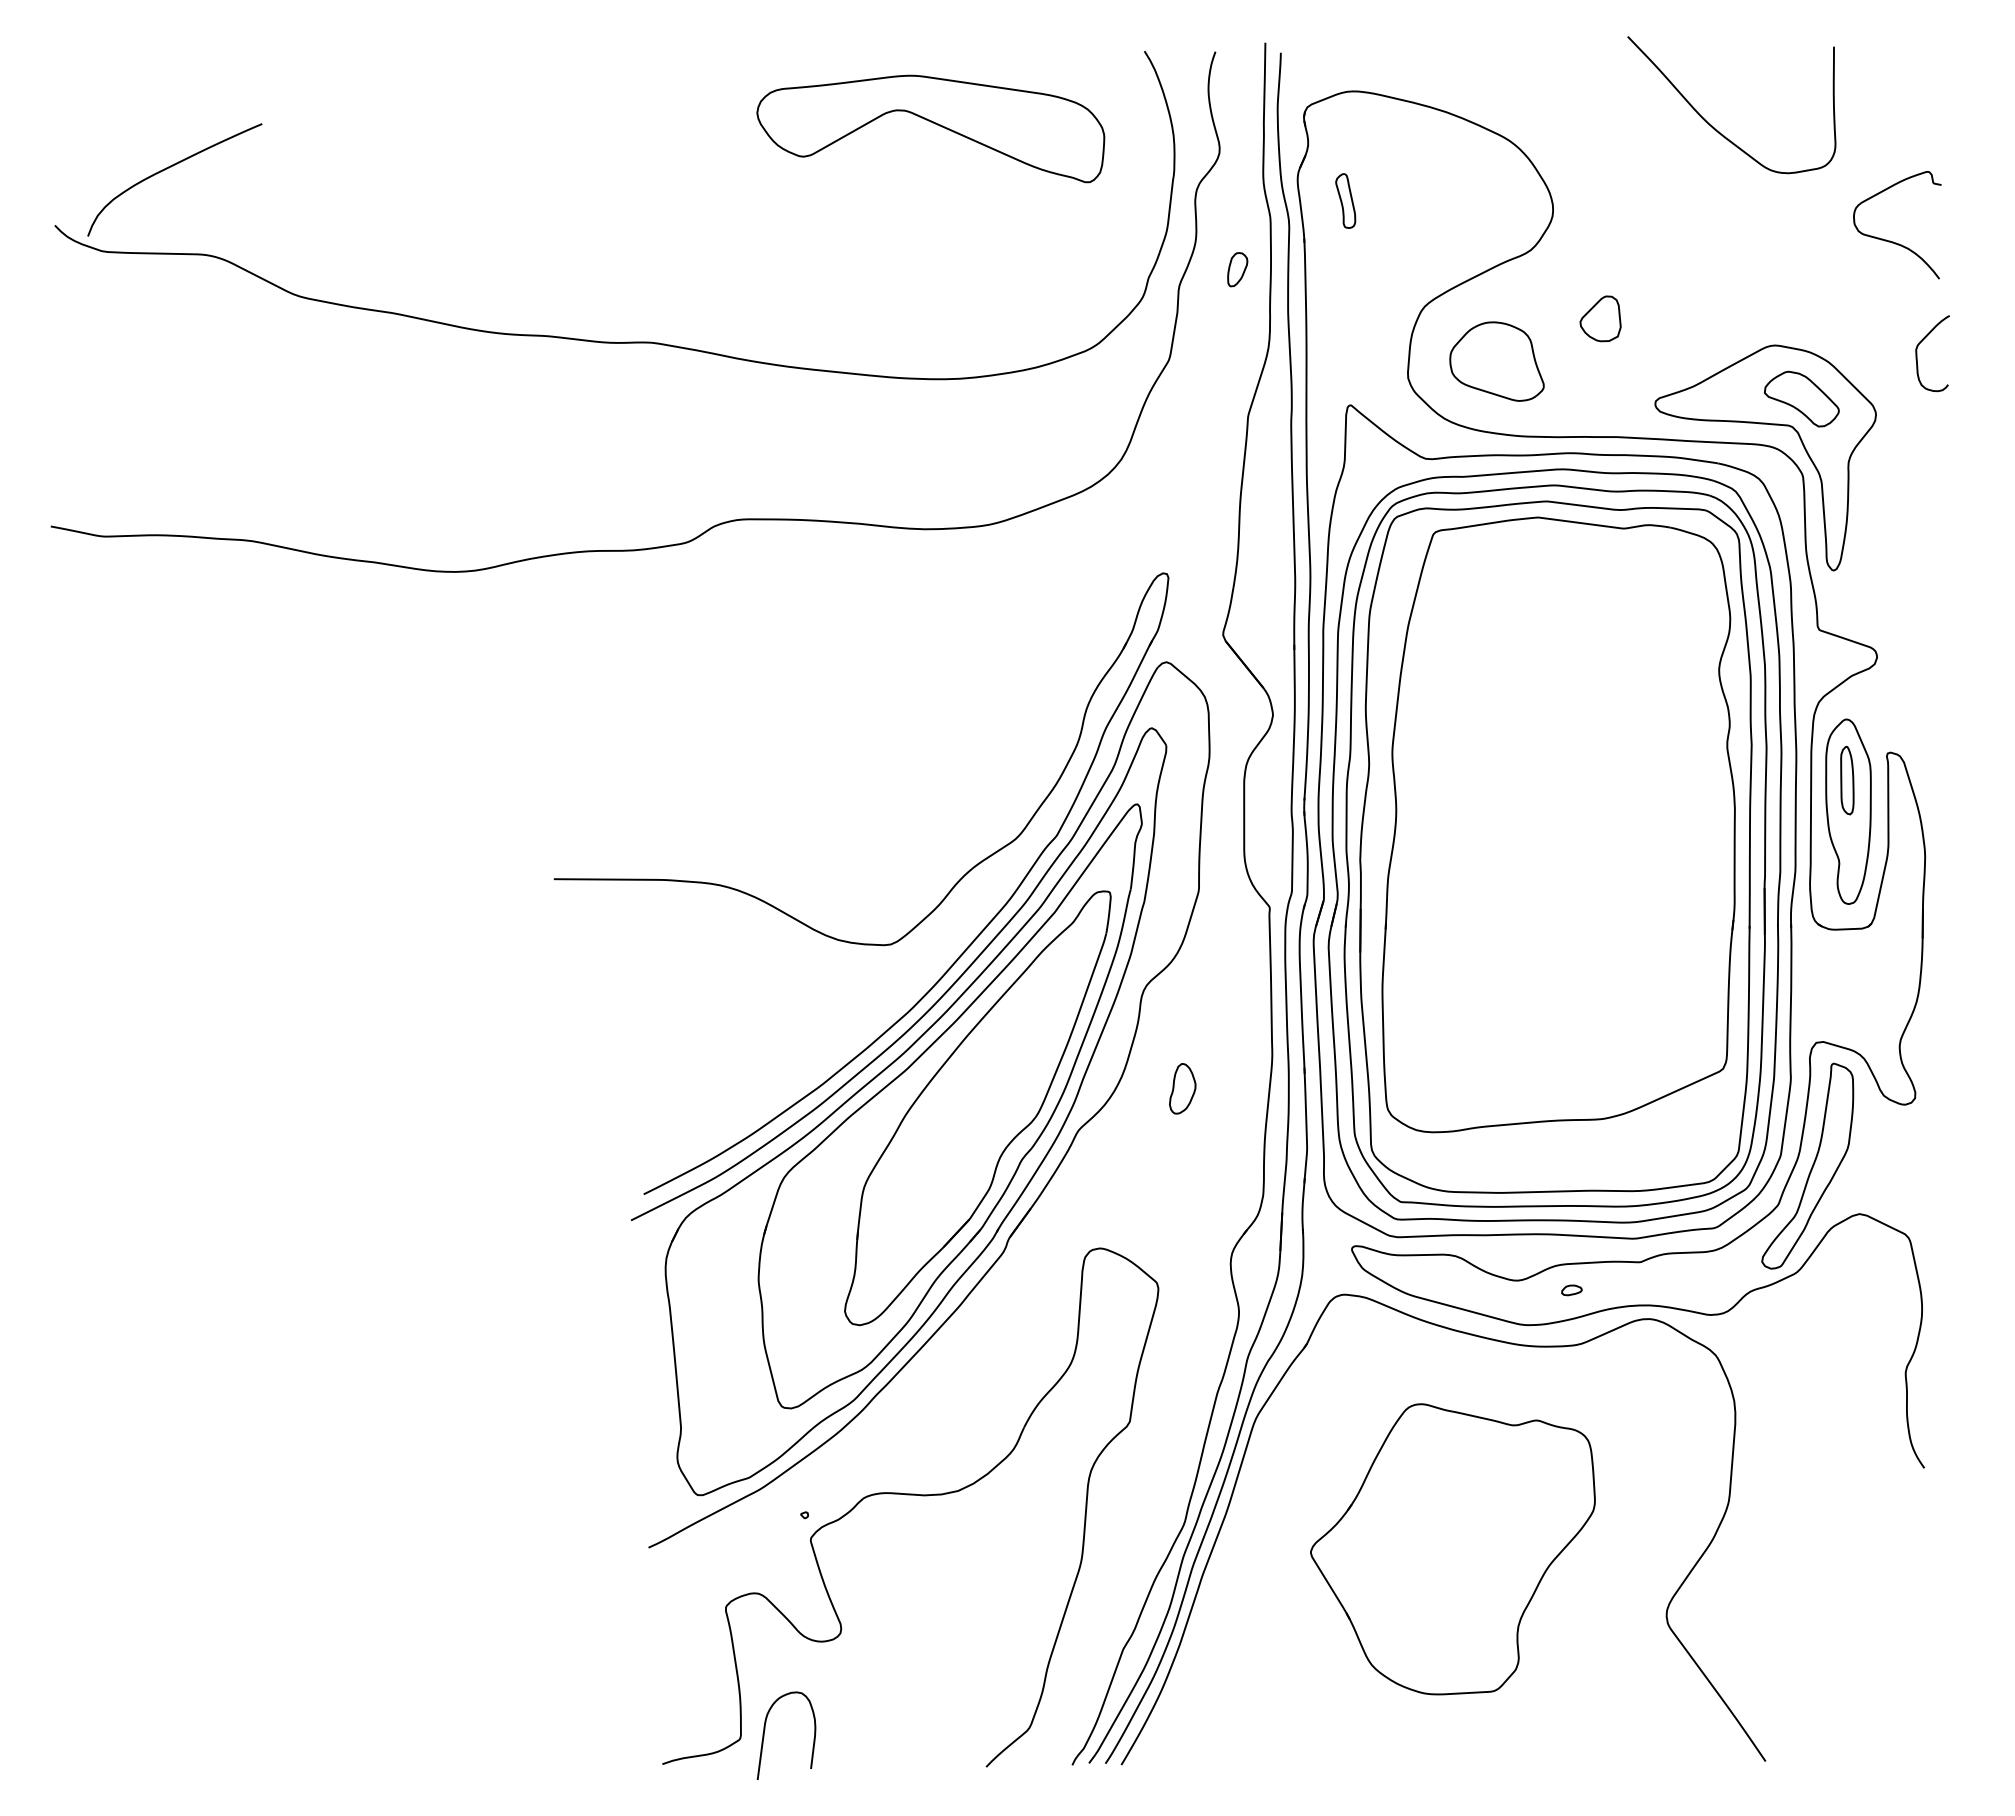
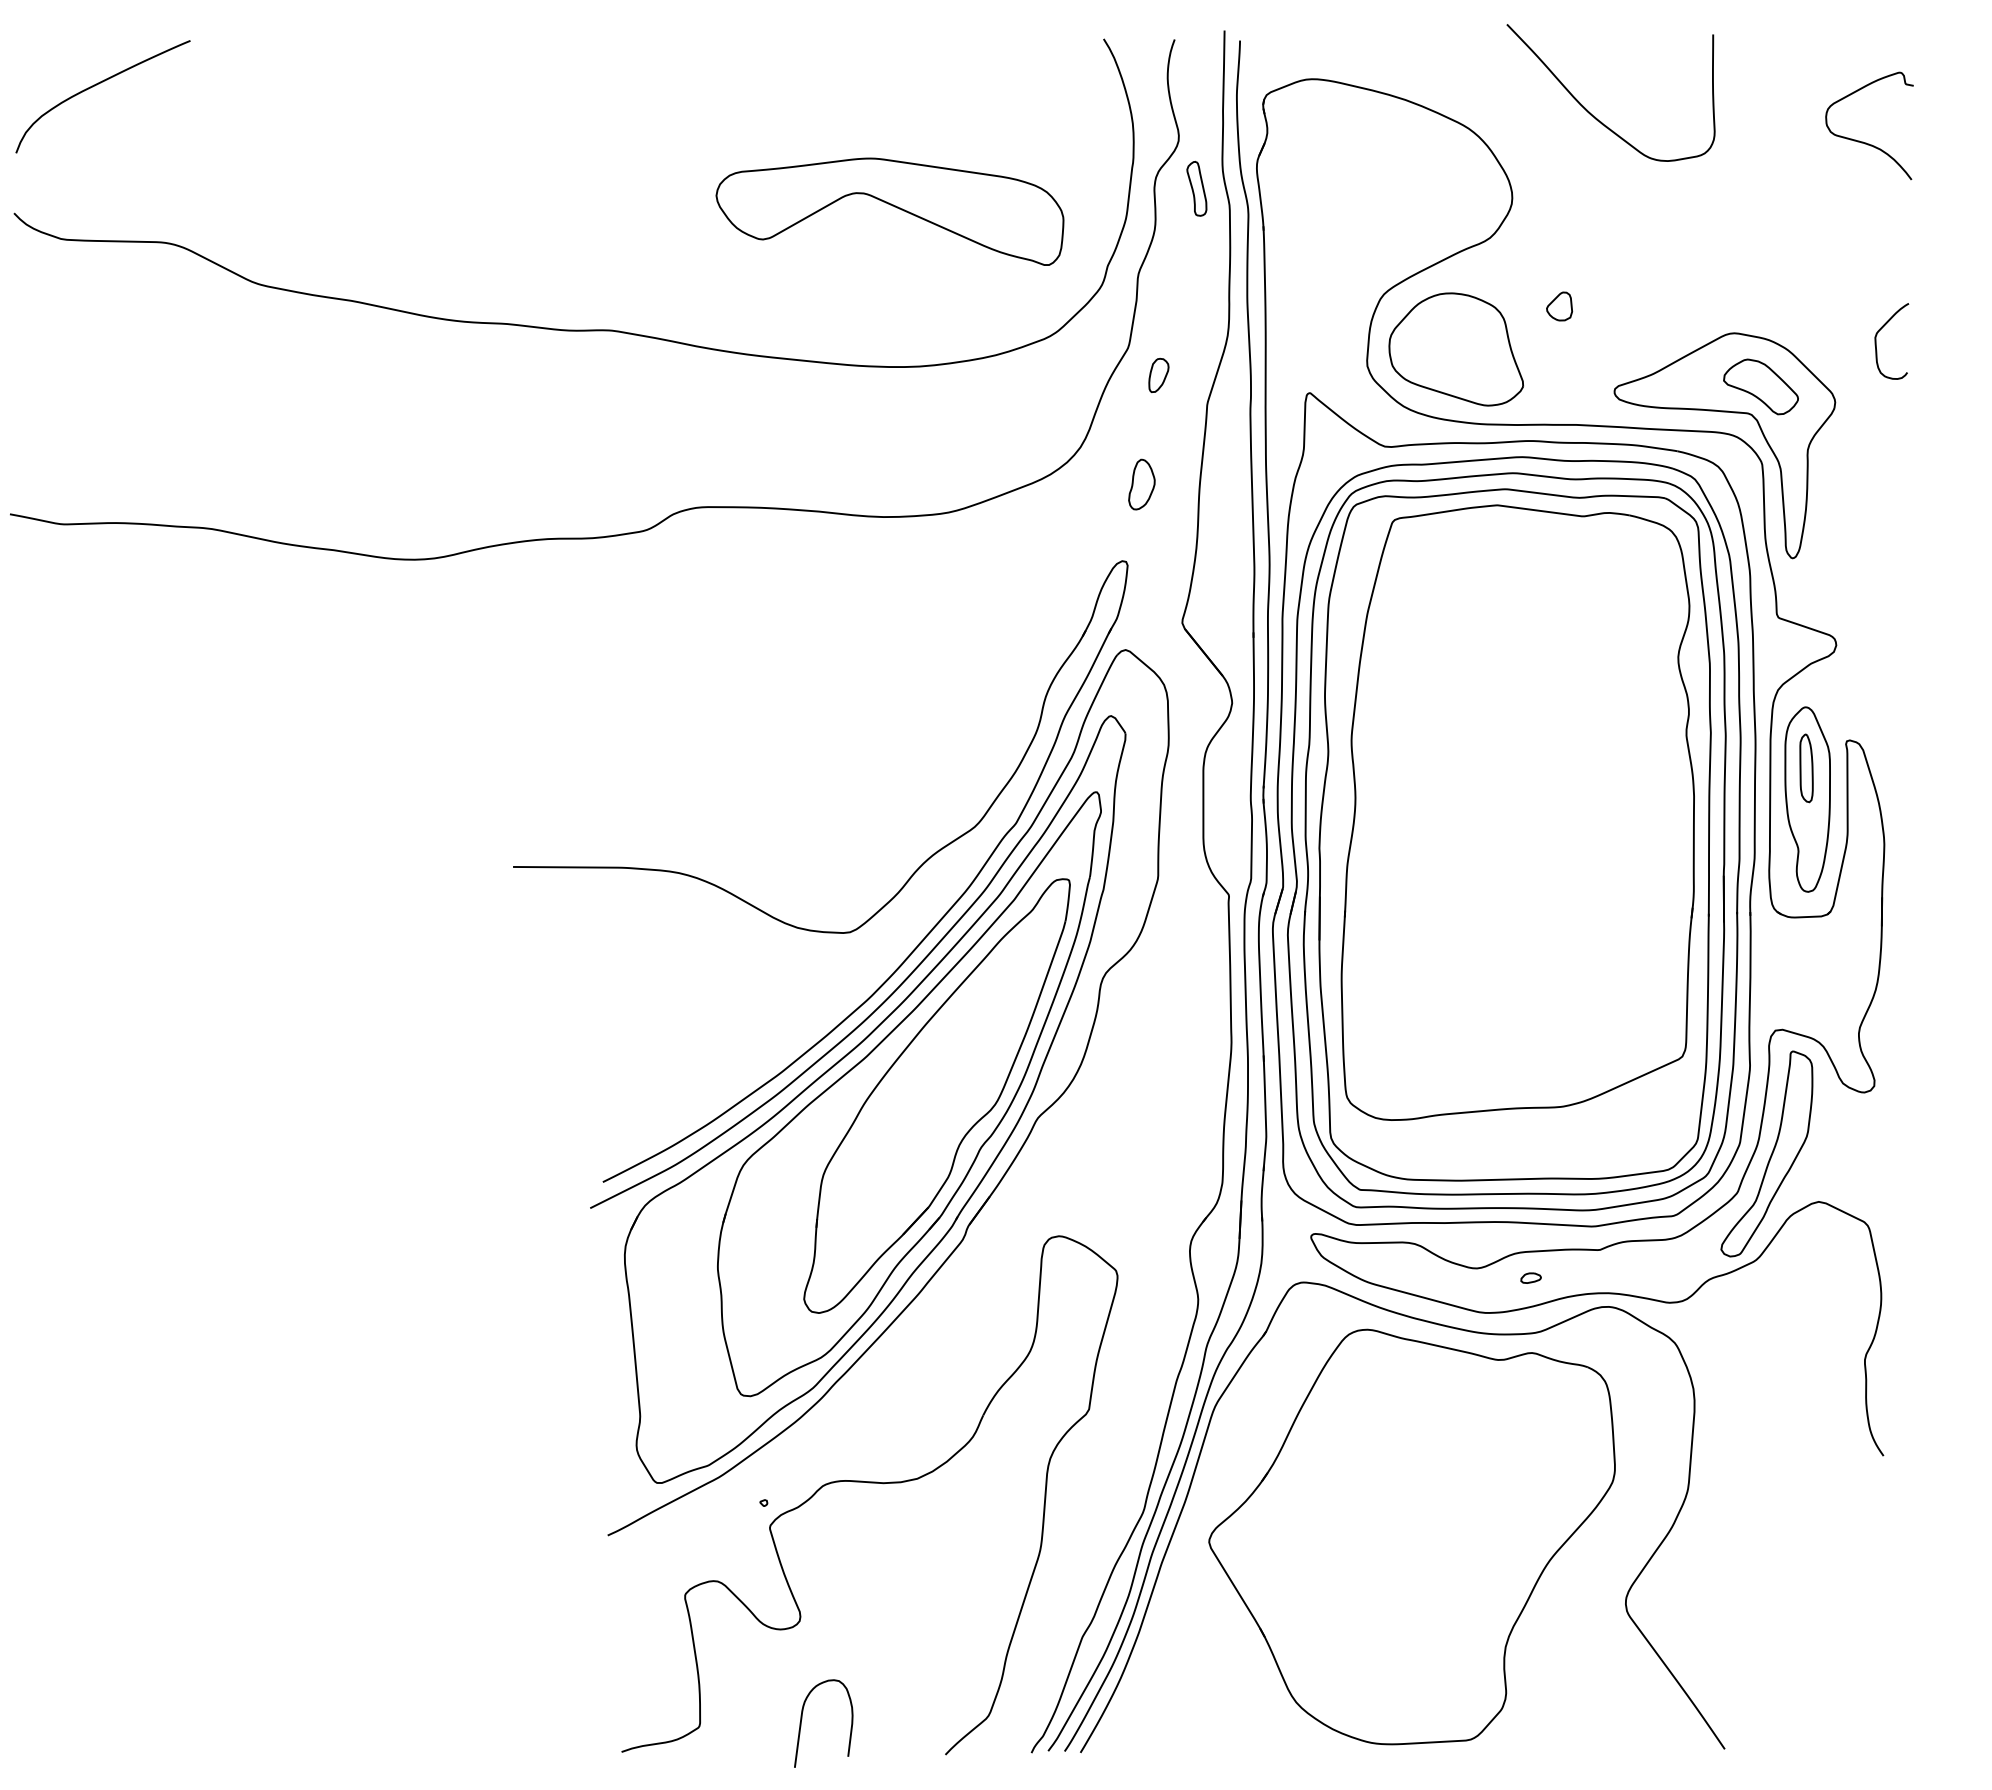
curve: (1711, 124) -> (1590, 112), moved
part: (930, 128) -> (889, 211), moved
curve: (169, 168) -> (97, 85), moved
part: (1345, 200) -> (1196, 188), moved
curve: (1893, 241) -> (1865, 142), moved
part: (1237, 269) -> (1158, 375), moved
part: (1599, 318) -> (1558, 306), size x0.62
part: (1496, 361) -> (1455, 349), size x1.43
part: (1182, 1088) -> (1141, 484), moved
part: (1452, 1549) -> (1411, 1537), size x1.43
curve: (765, 1730) -> (802, 1718), moved

